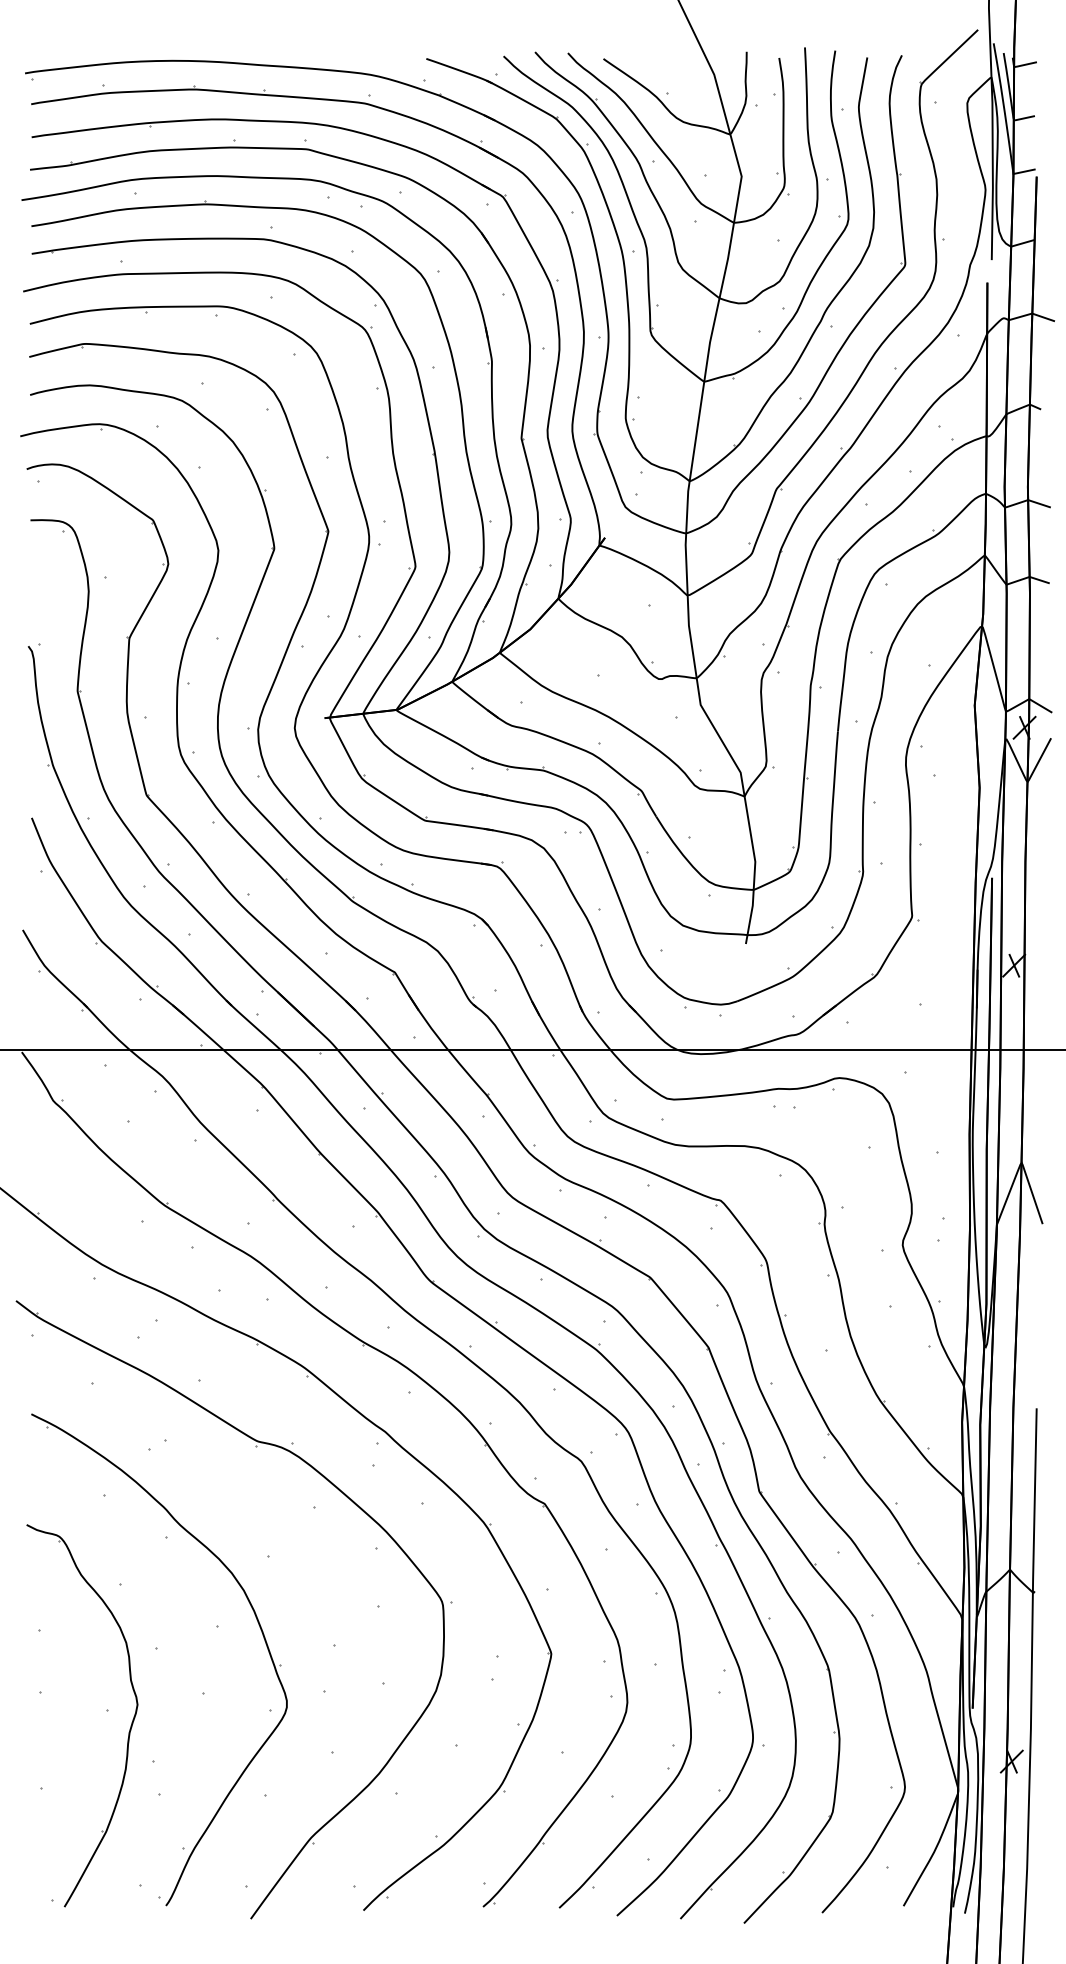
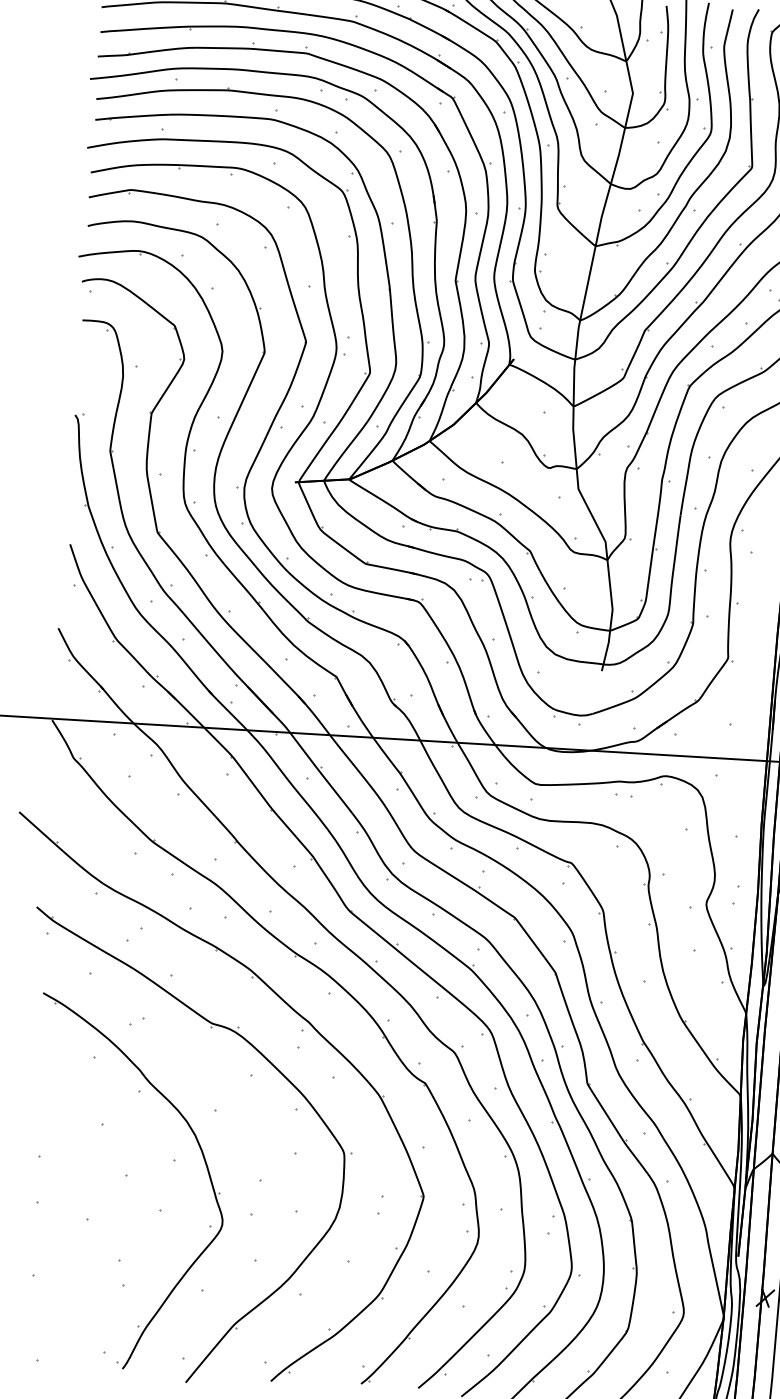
part: (130, 1725) -> (103, 1231), removed

